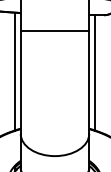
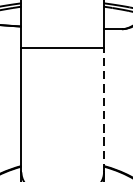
line: (14, 71) -> (13, 97), removed
line: (95, 72) -> (111, 98), removed
line: (89, 82) -> (104, 110), solid -> dashed

